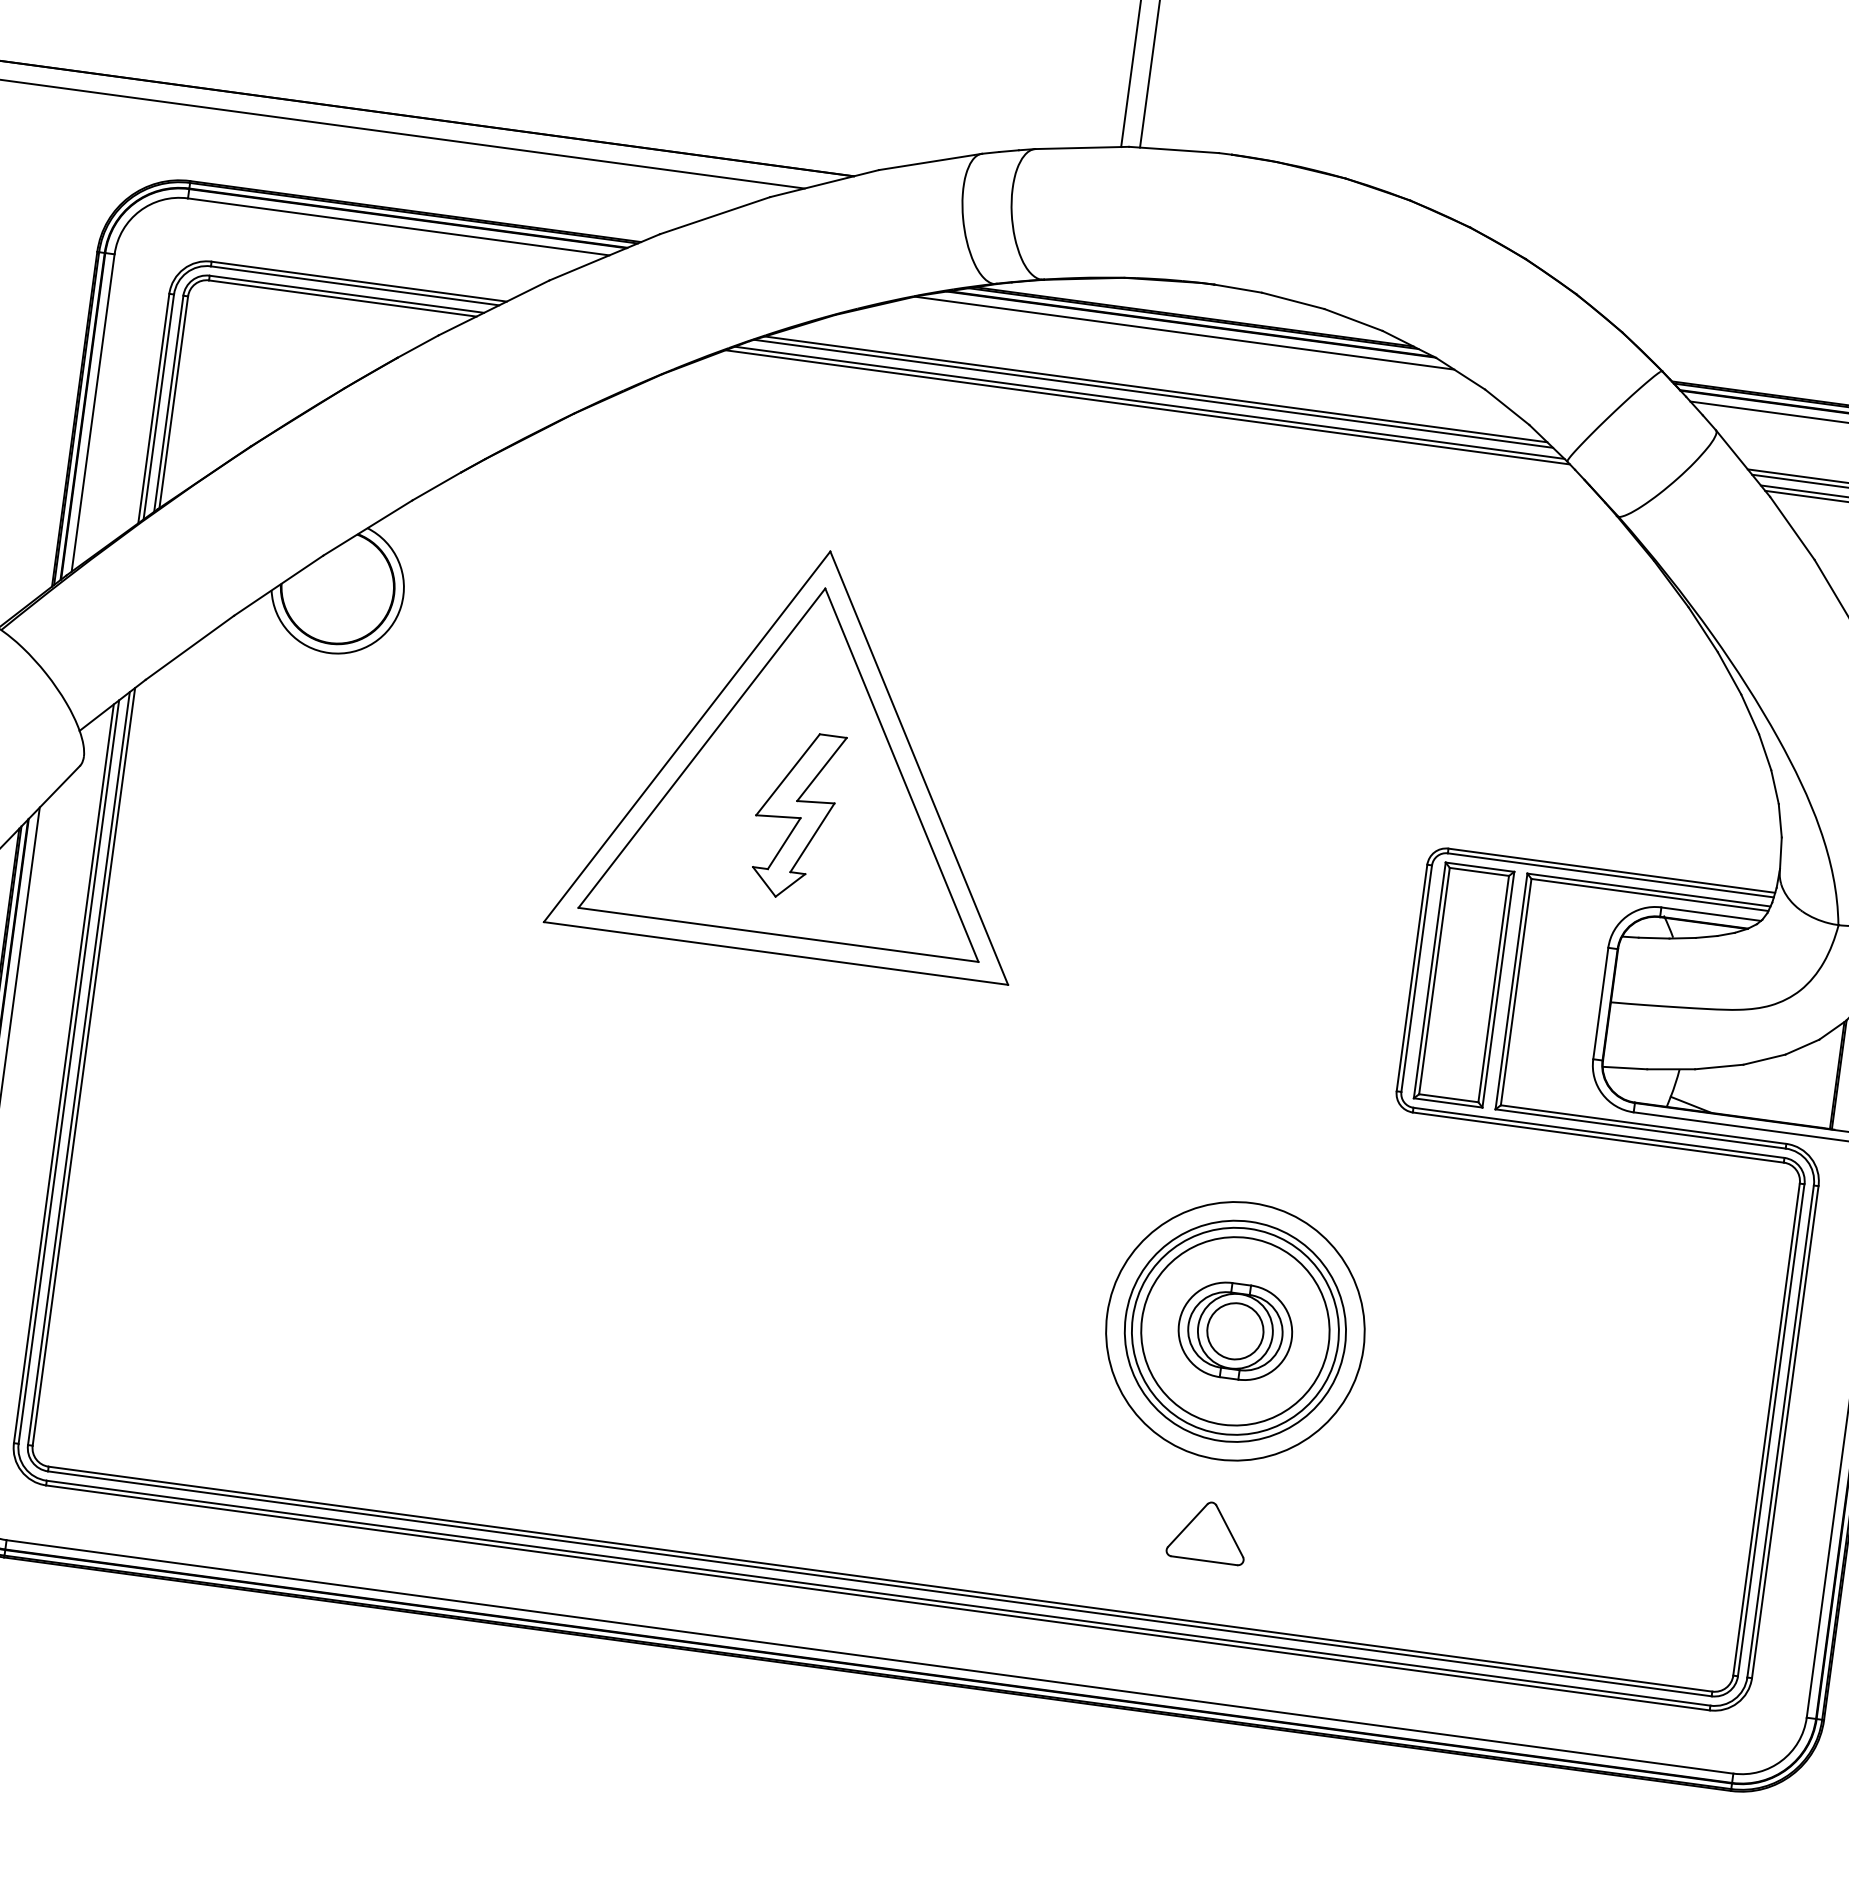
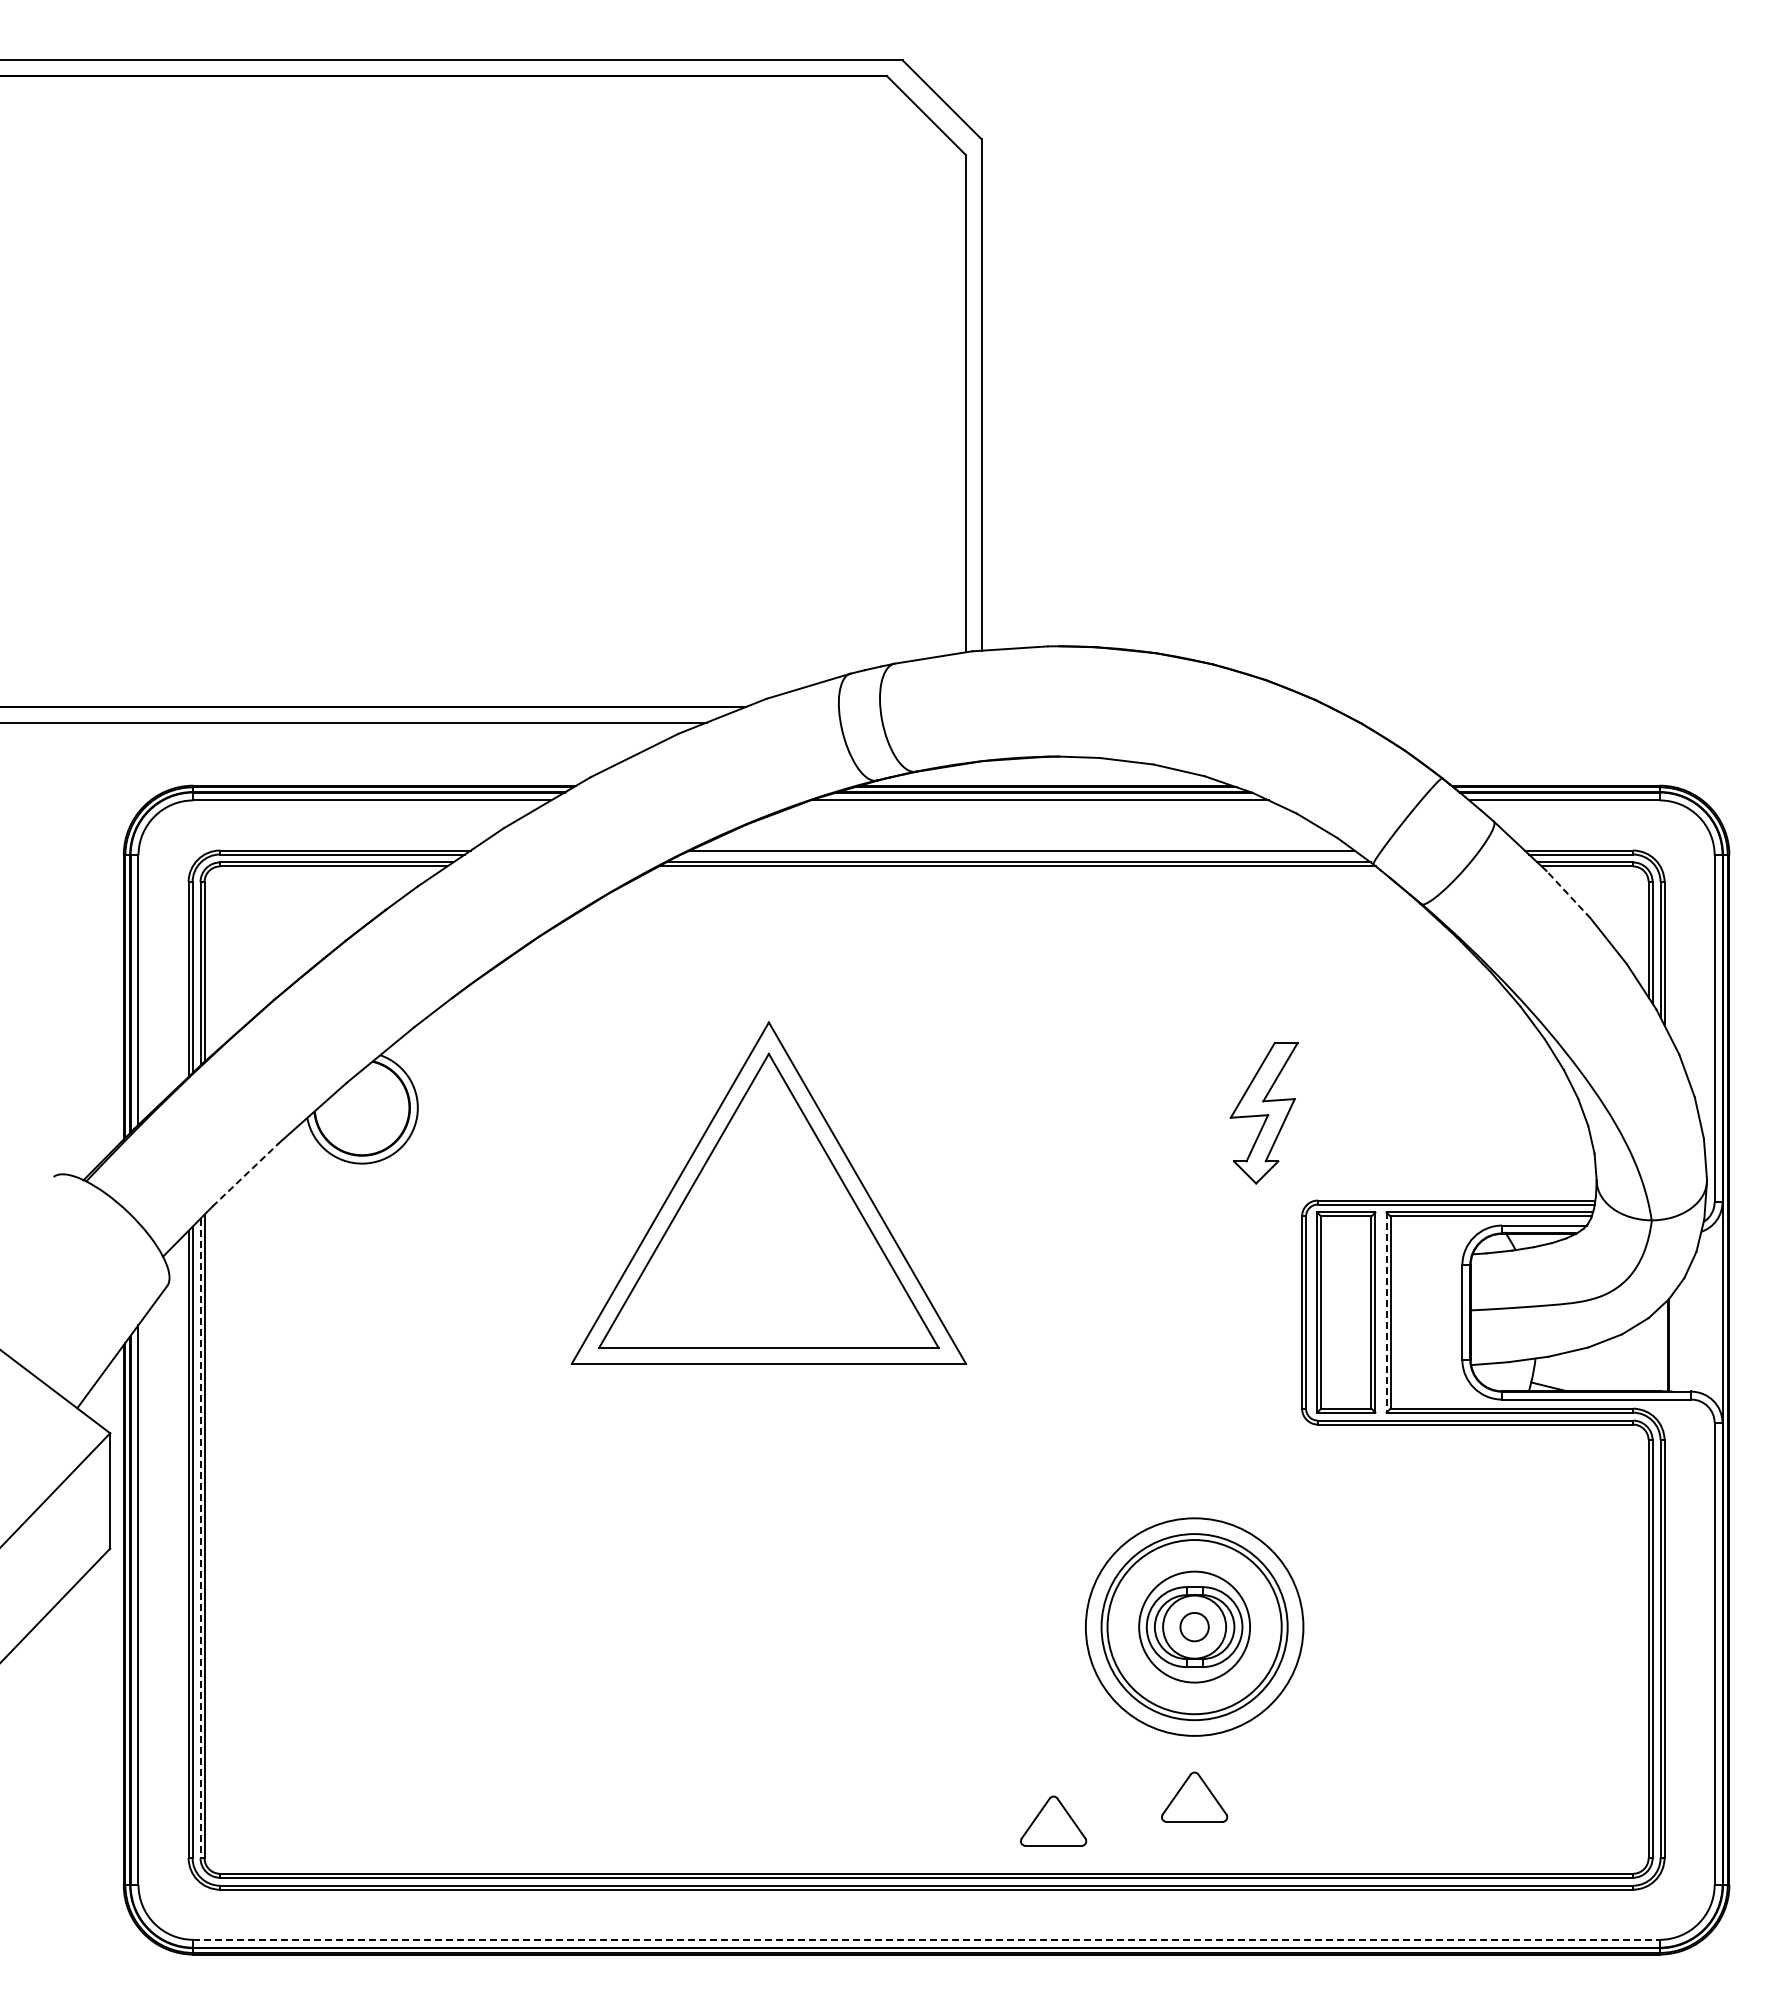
line: (1153, 393) -> (1020, 854), removed
line: (1792, 528) -> (1568, 894), solid -> dashed
line: (189, 647) -> (245, 1174), solid -> dashed
part: (795, 815) -> (1263, 1113), moved
line: (1511, 992) -> (1386, 1313), solid -> dashed
line: (78, 1068) -> (200, 1538), solid -> dashed
circle: (1235, 1330) -> (1194, 1626), size x0.6
circle: (1235, 1330) -> (1194, 1626), size x0.7
part: (1038, 1536) -> (1053, 1820), added
line: (871, 1656) -> (927, 1939), solid -> dashed

